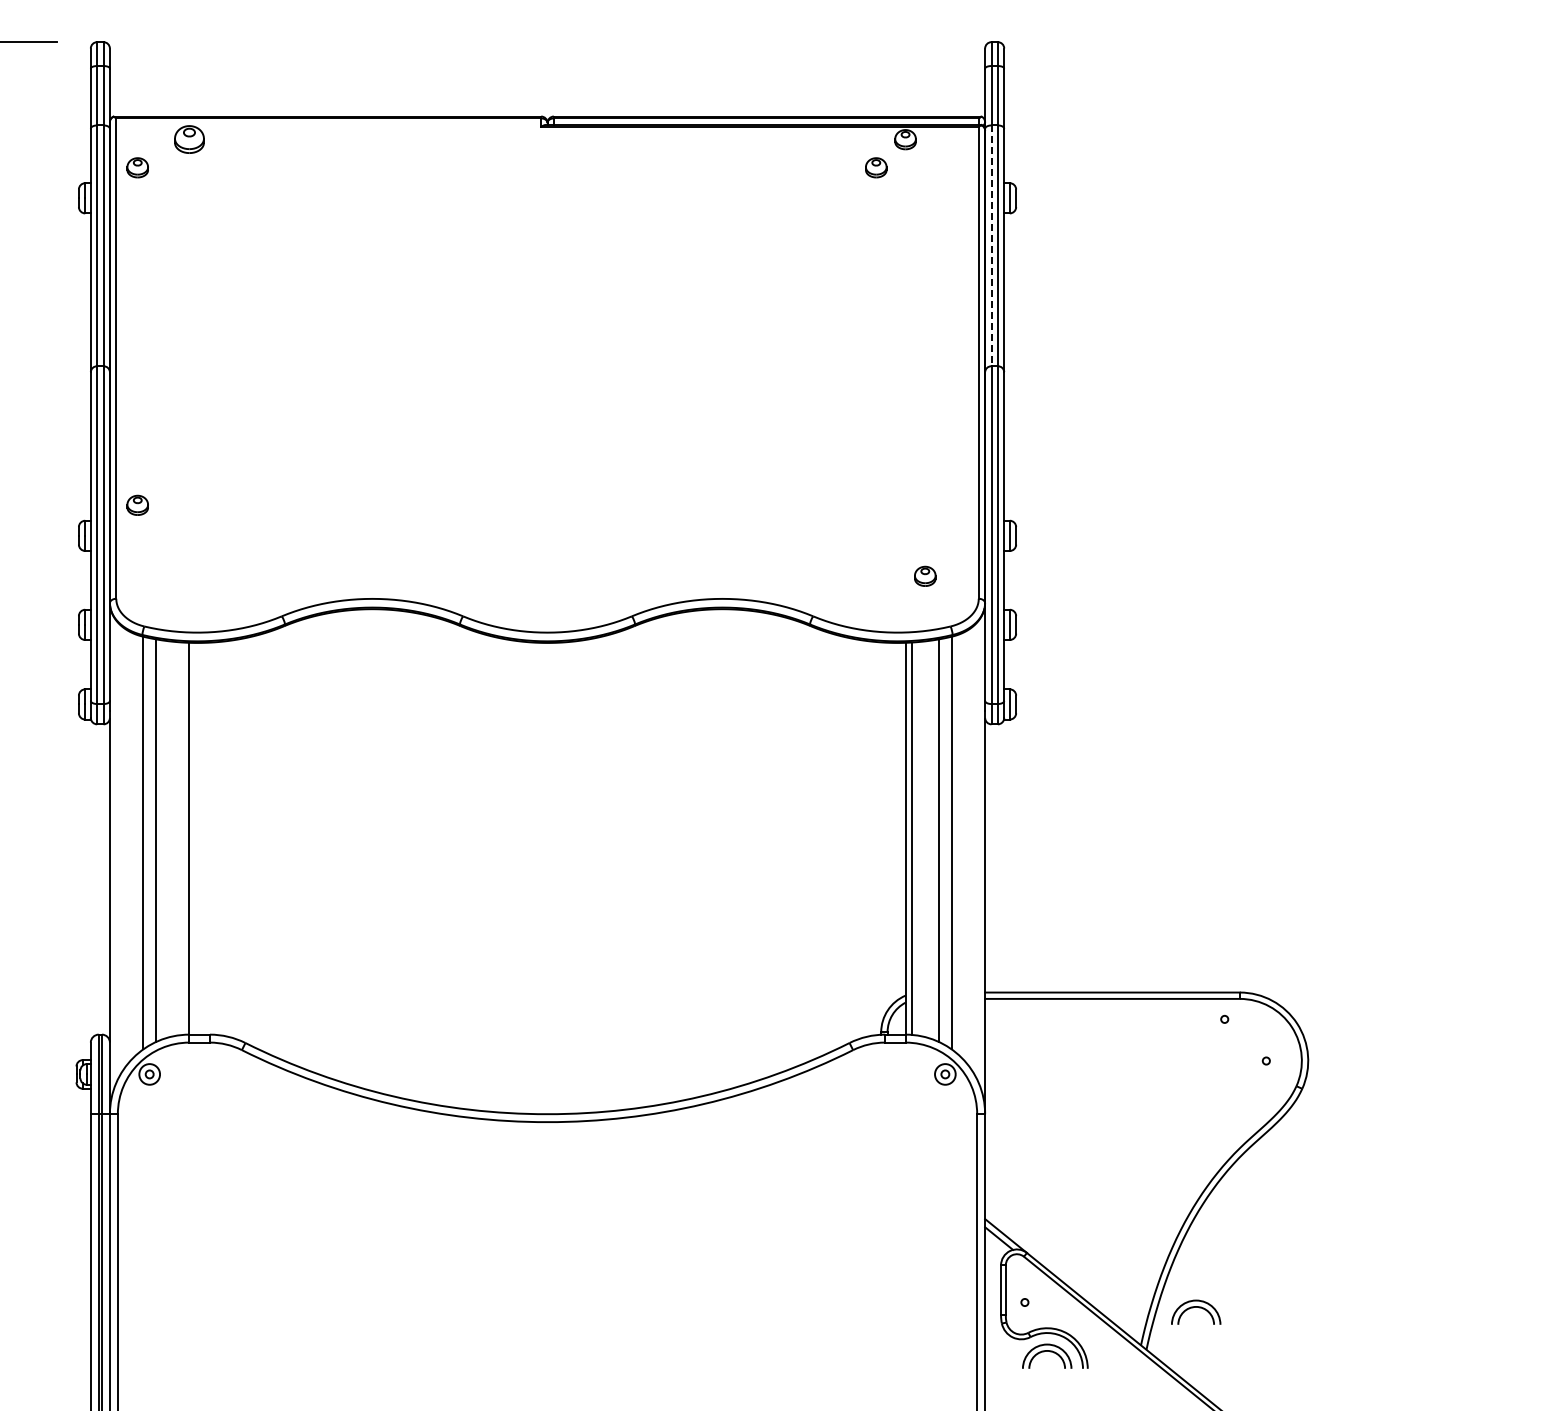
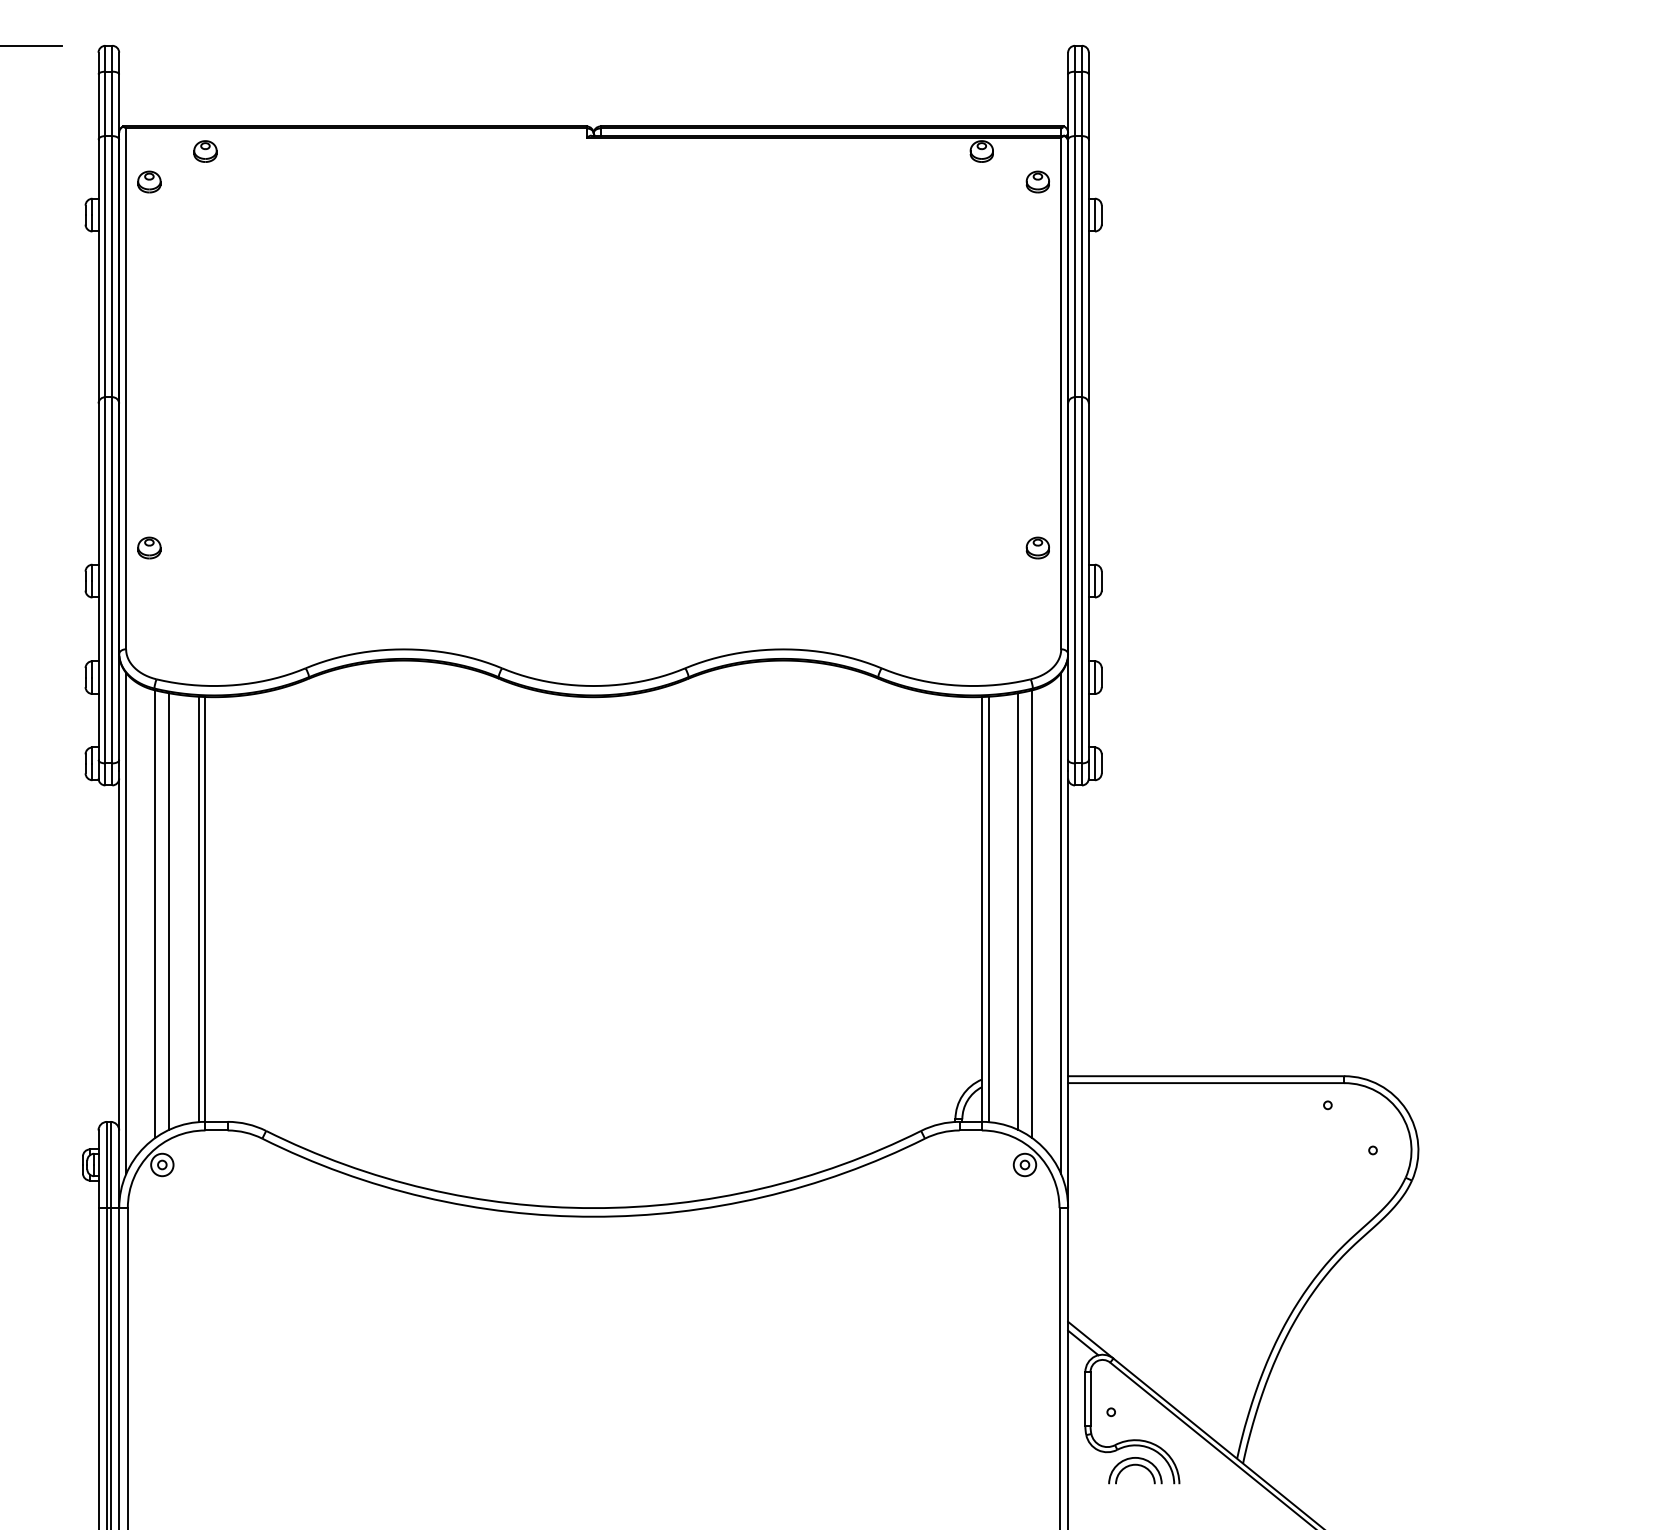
part: (189, 139) -> (205, 151), size x0.71
part: (876, 167) -> (1038, 181), moved
line: (991, 246) -> (1075, 267), dashed -> solid
part: (925, 575) -> (1038, 547), moved
line: (183, 838) -> (198, 909), added
line: (116, 851) -> (126, 923), added
line: (978, 851) -> (1060, 923), added
part: (1196, 1311) -> (1297, 1422), removed

